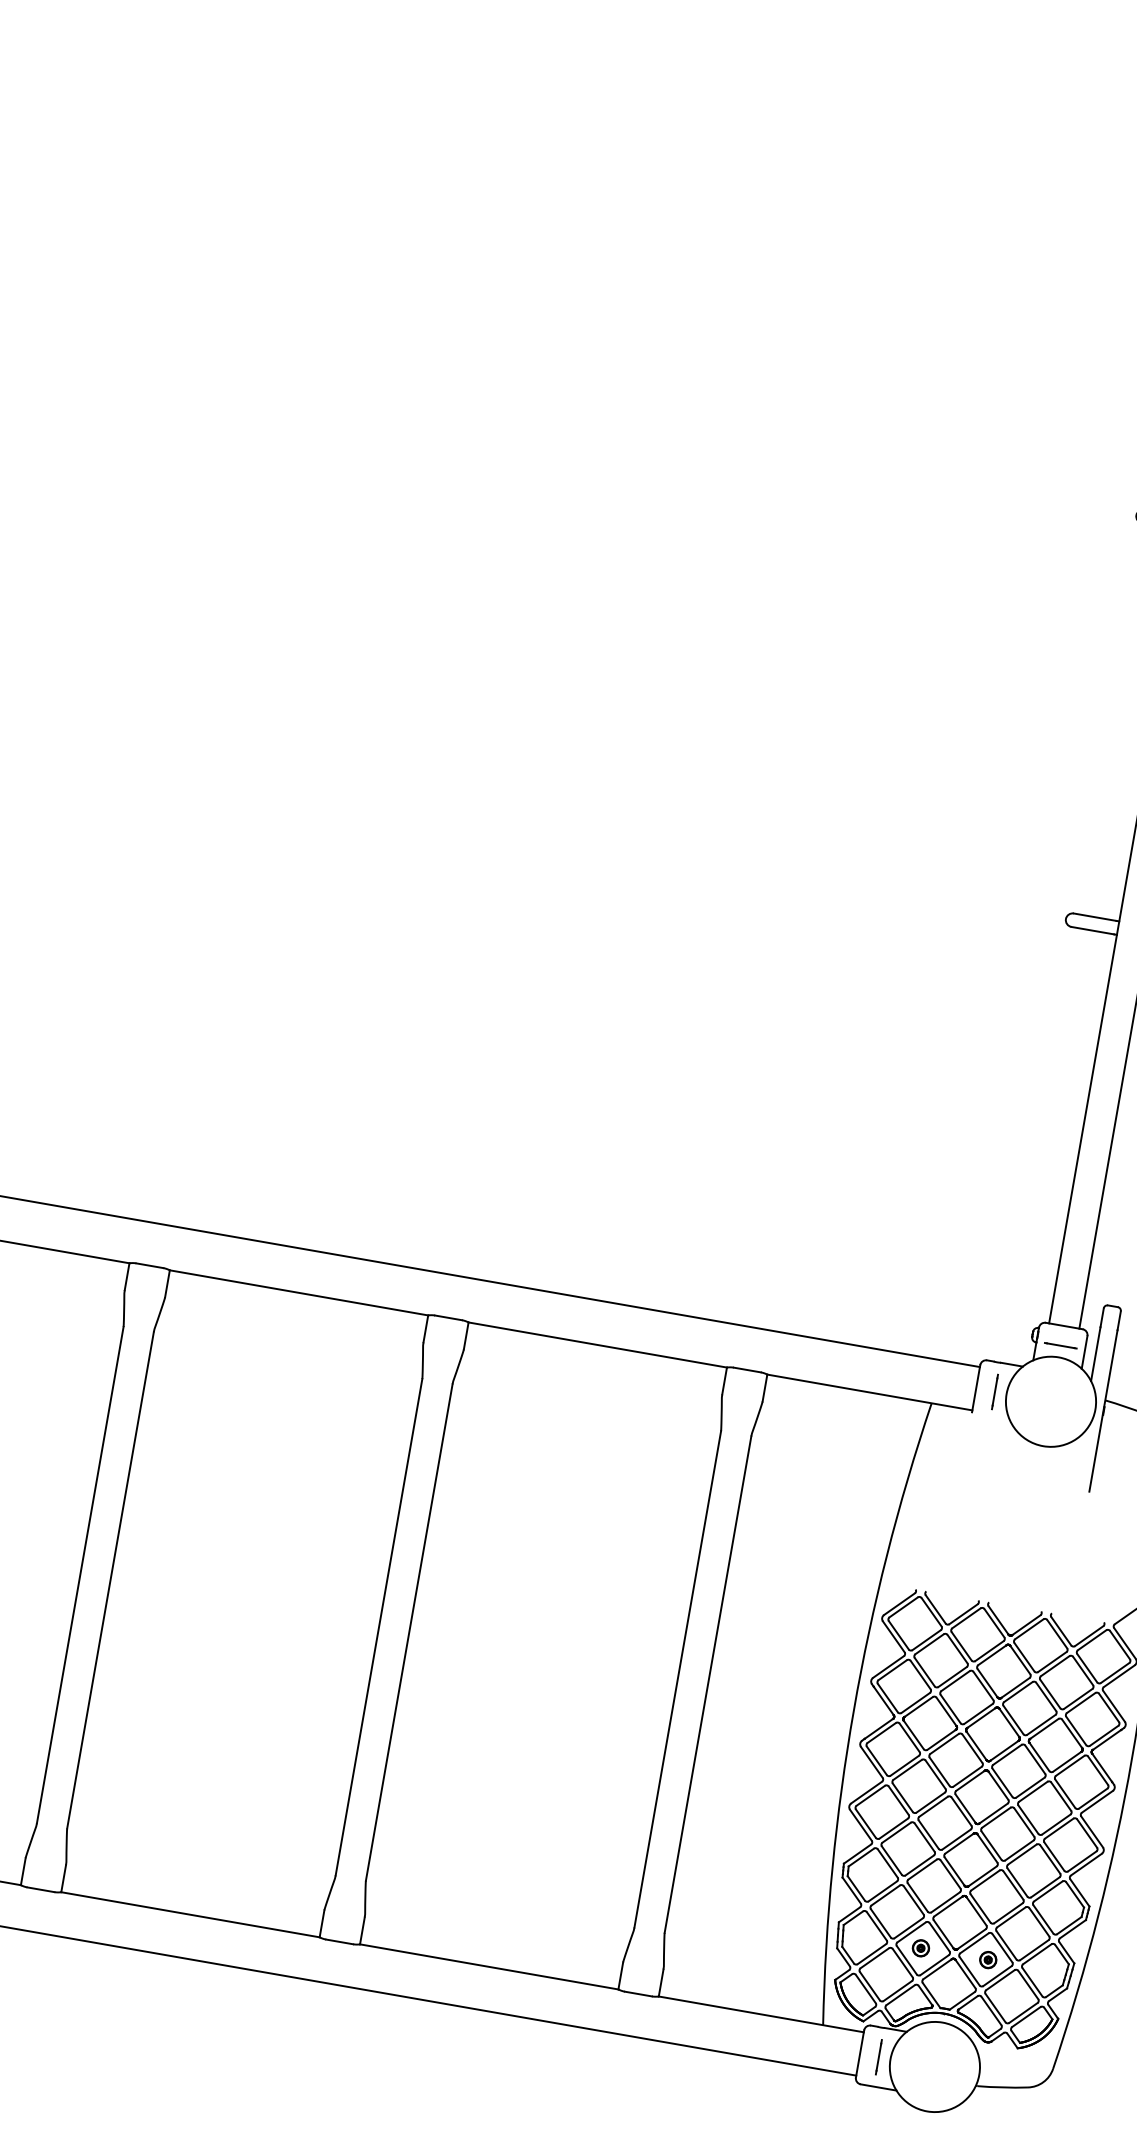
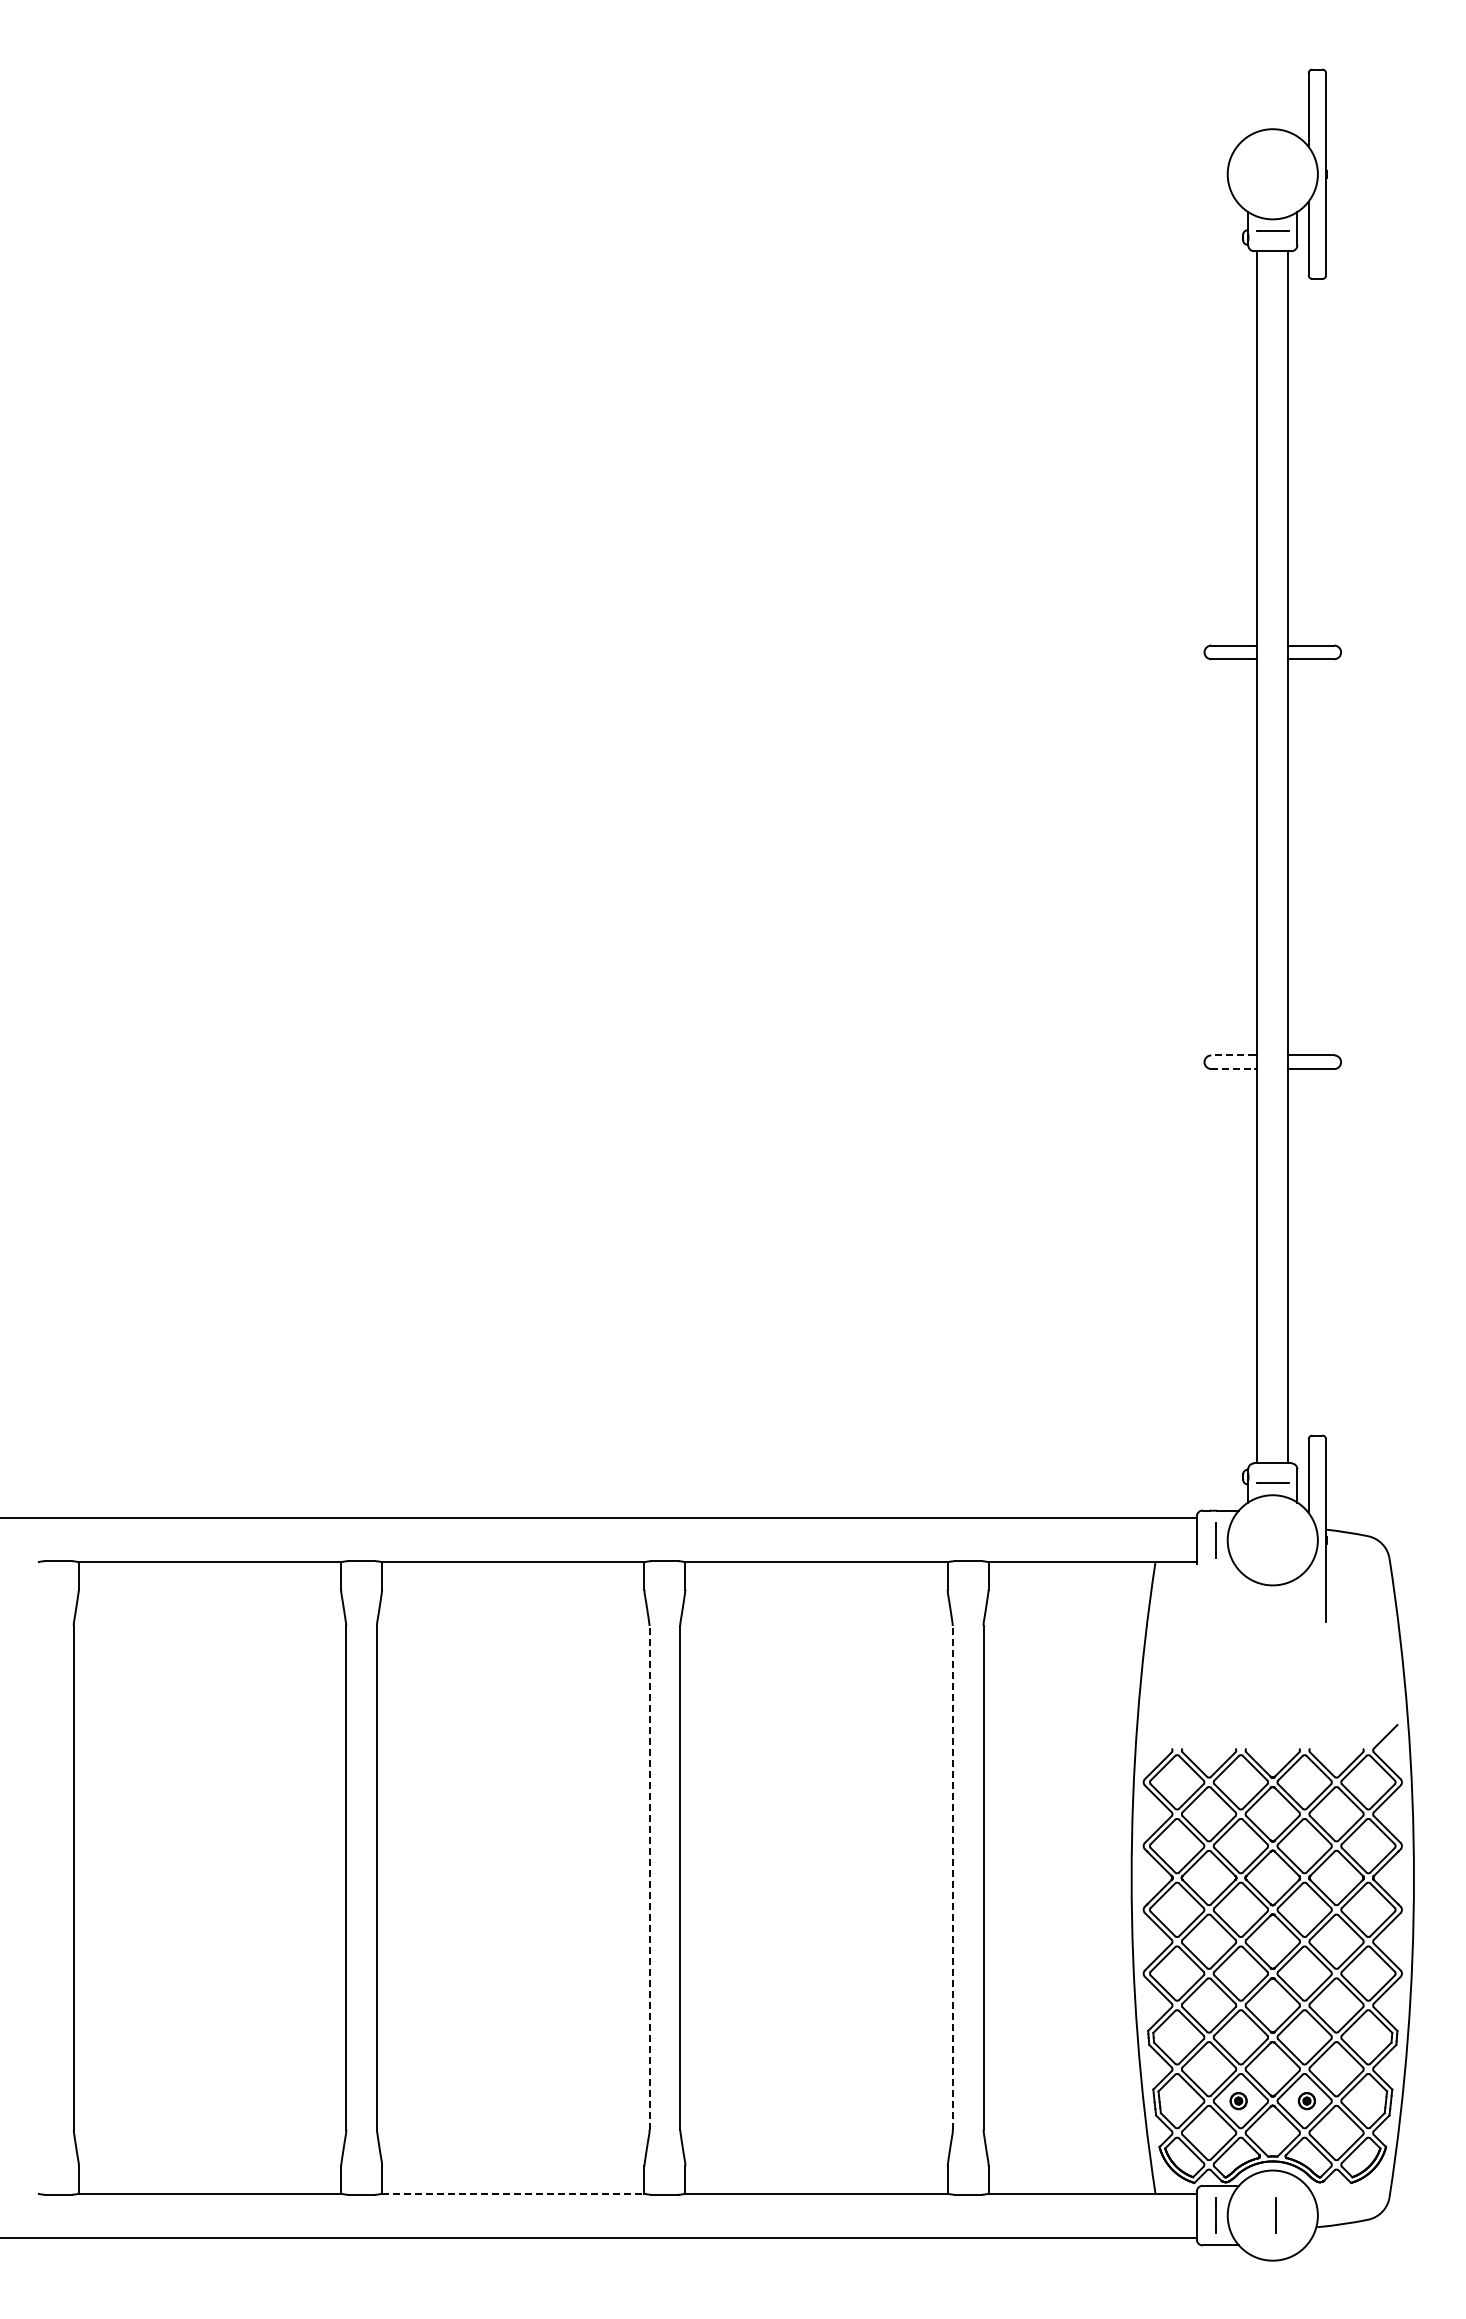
line: (1094, 917) -> (1232, 1055), solid -> dashed
line: (1092, 931) -> (1232, 1069), solid -> dashed
line: (379, 1626) -> (649, 1877), solid -> dashed
line: (677, 1678) -> (952, 1877), solid -> dashed
line: (190, 1914) -> (513, 2193), solid -> dashed
line: (937, 2067) -> (1275, 2215), added

